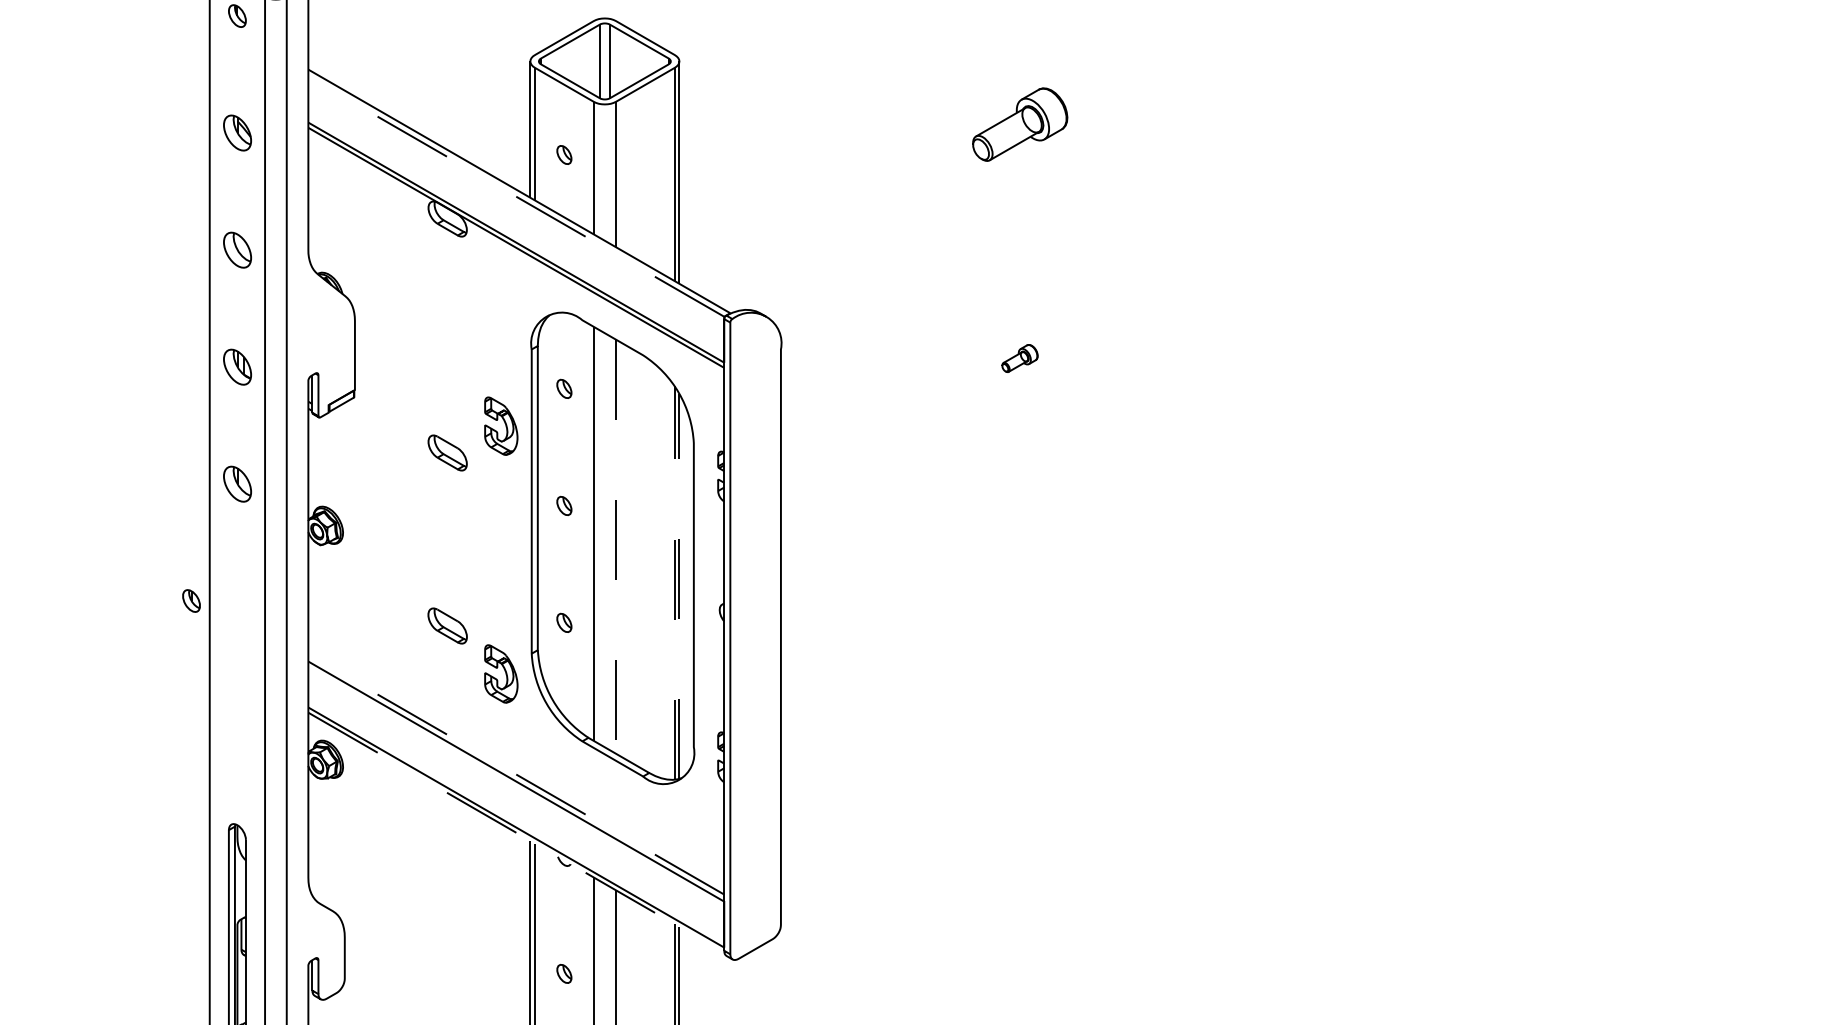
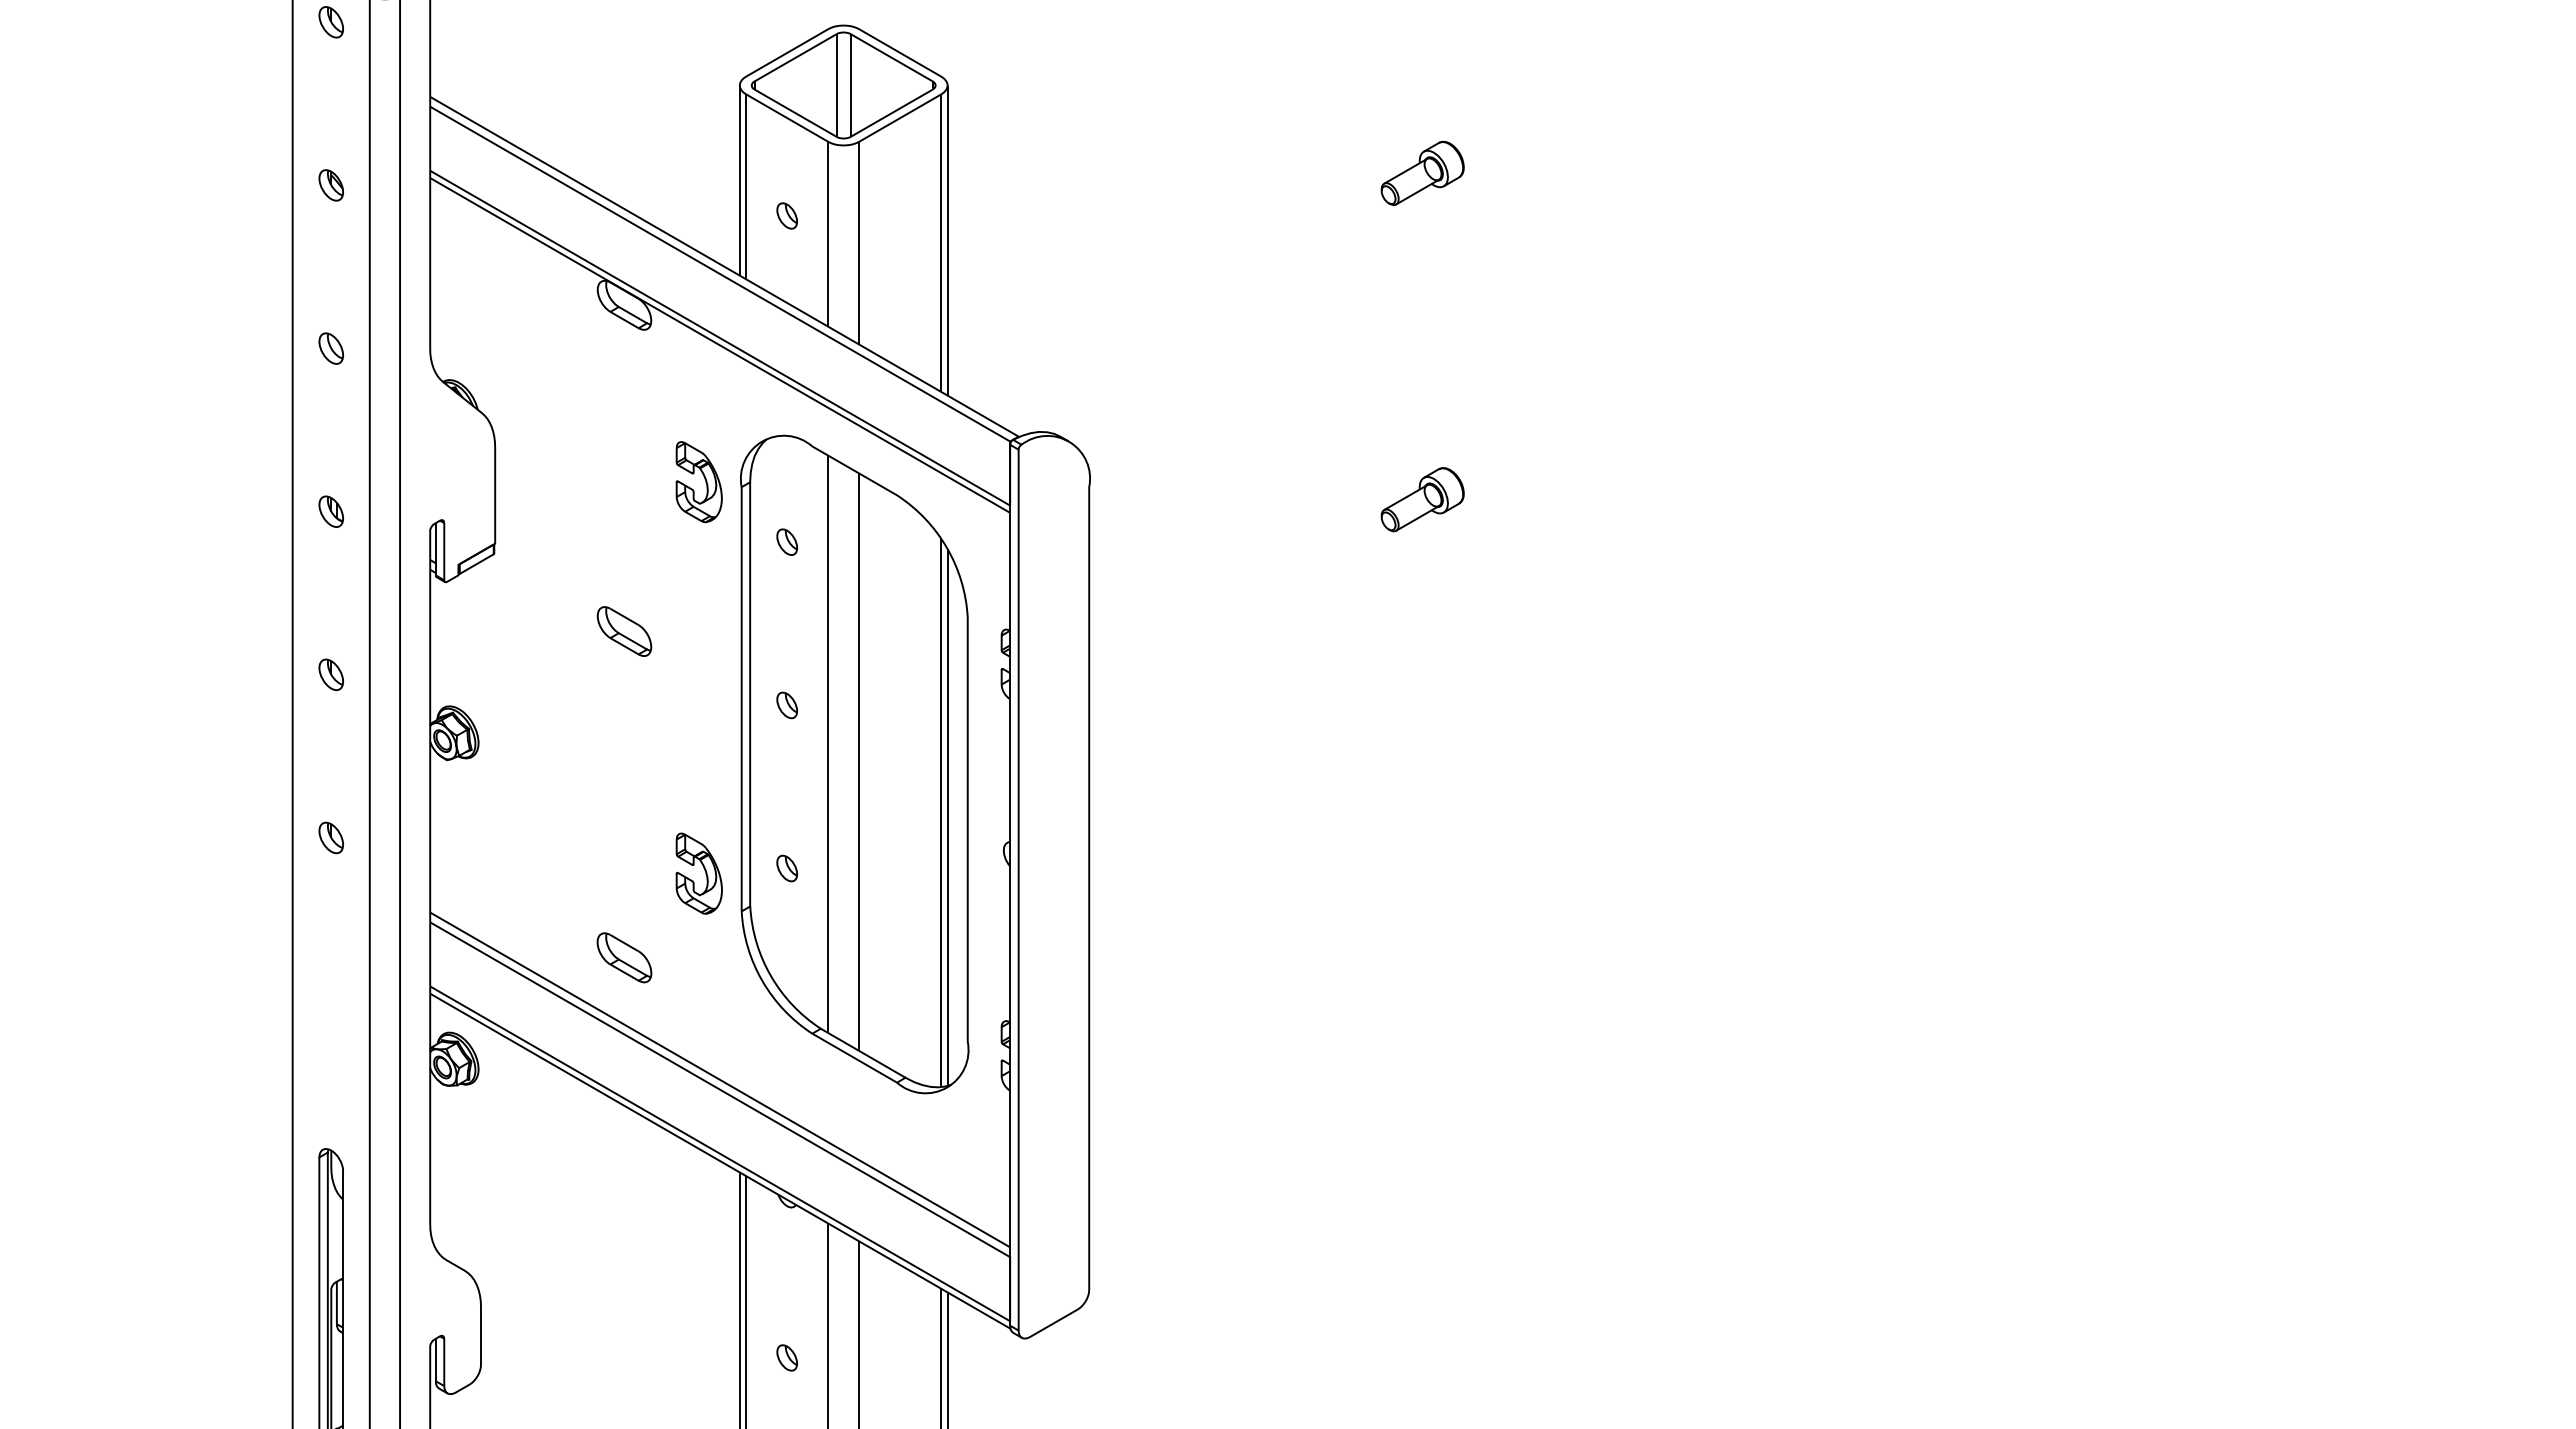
part: (1019, 123) -> (1422, 172), size x0.62
part: (236, 133) -> (330, 185), size x0.62
line: (516, 196) -> (720, 274), dashed -> solid
part: (236, 250) -> (330, 348), size x0.62
part: (1019, 358) -> (1422, 499), size x1.67
part: (236, 366) -> (330, 511), size x0.62
part: (505, 424) -> (704, 479), moved
part: (236, 483) -> (330, 674), size x0.62
line: (616, 546) -> (859, 762), dashed -> solid
line: (675, 582) -> (941, 812), dashed -> solid
line: (679, 586) -> (947, 817), dashed -> solid
part: (190, 600) -> (330, 837), moved
part: (447, 625) -> (624, 957), moved
part: (505, 671) -> (704, 870), moved
line: (516, 774) -> (720, 1079), dashed -> solid
line: (516, 833) -> (720, 1161), dashed -> solid

